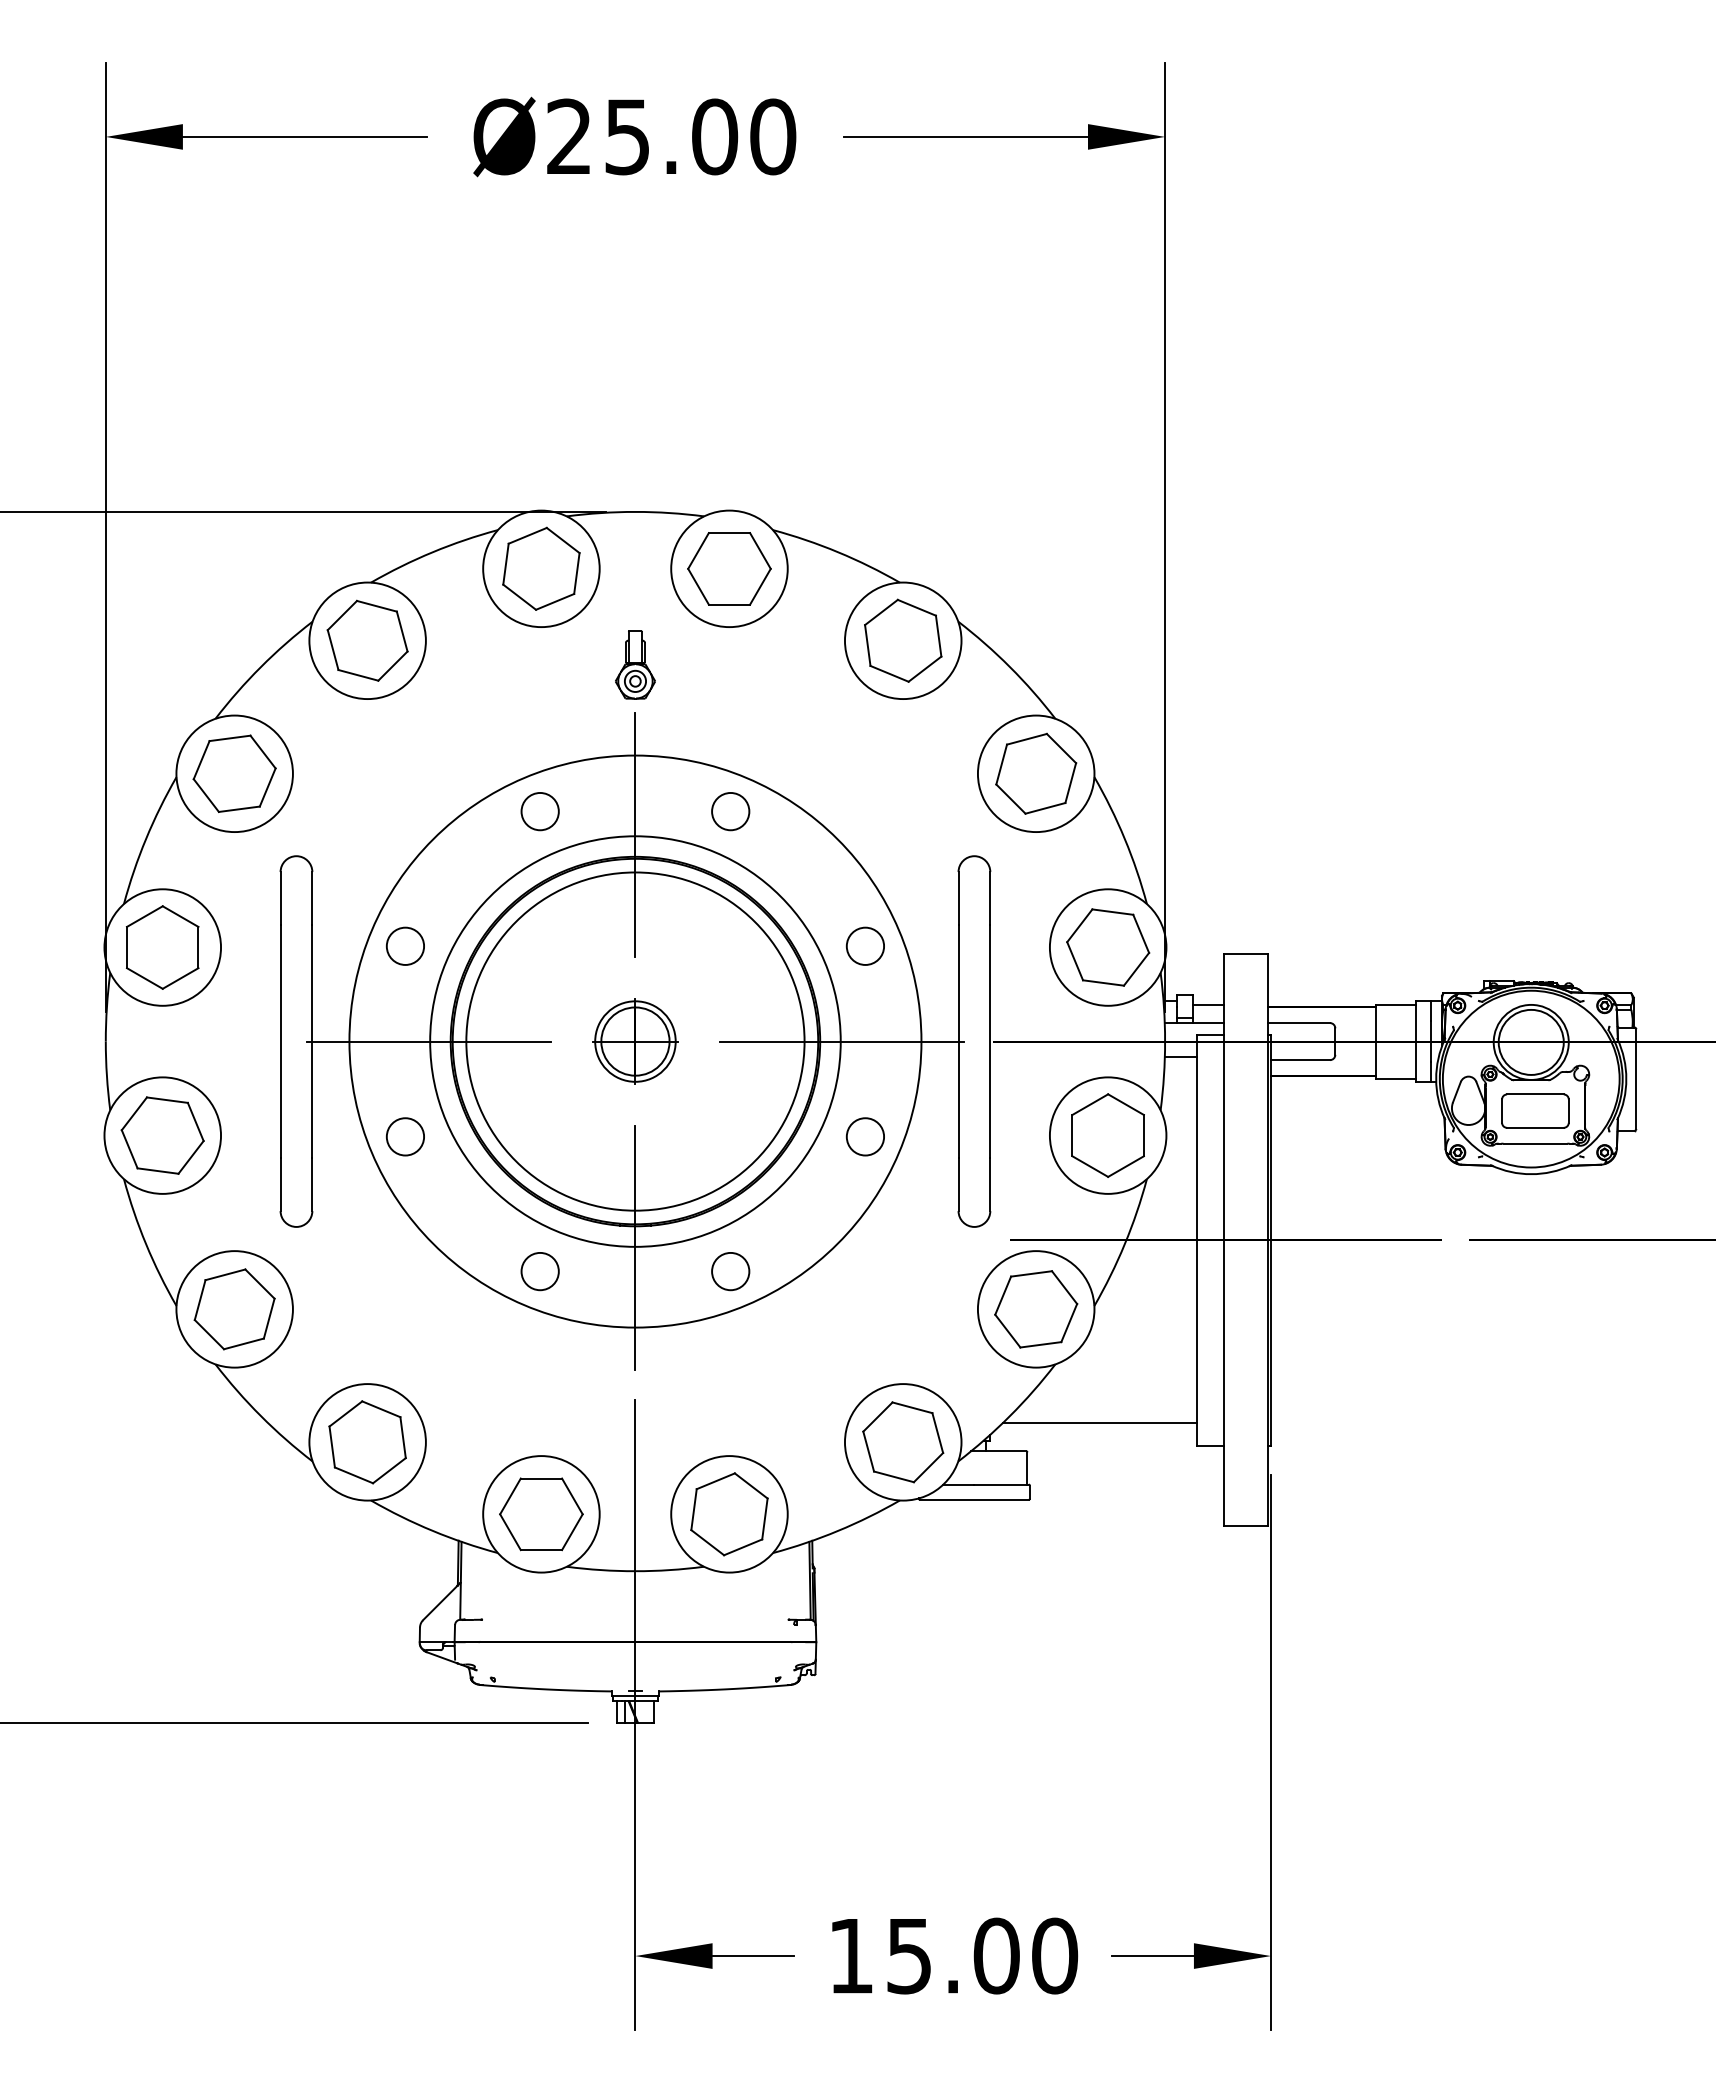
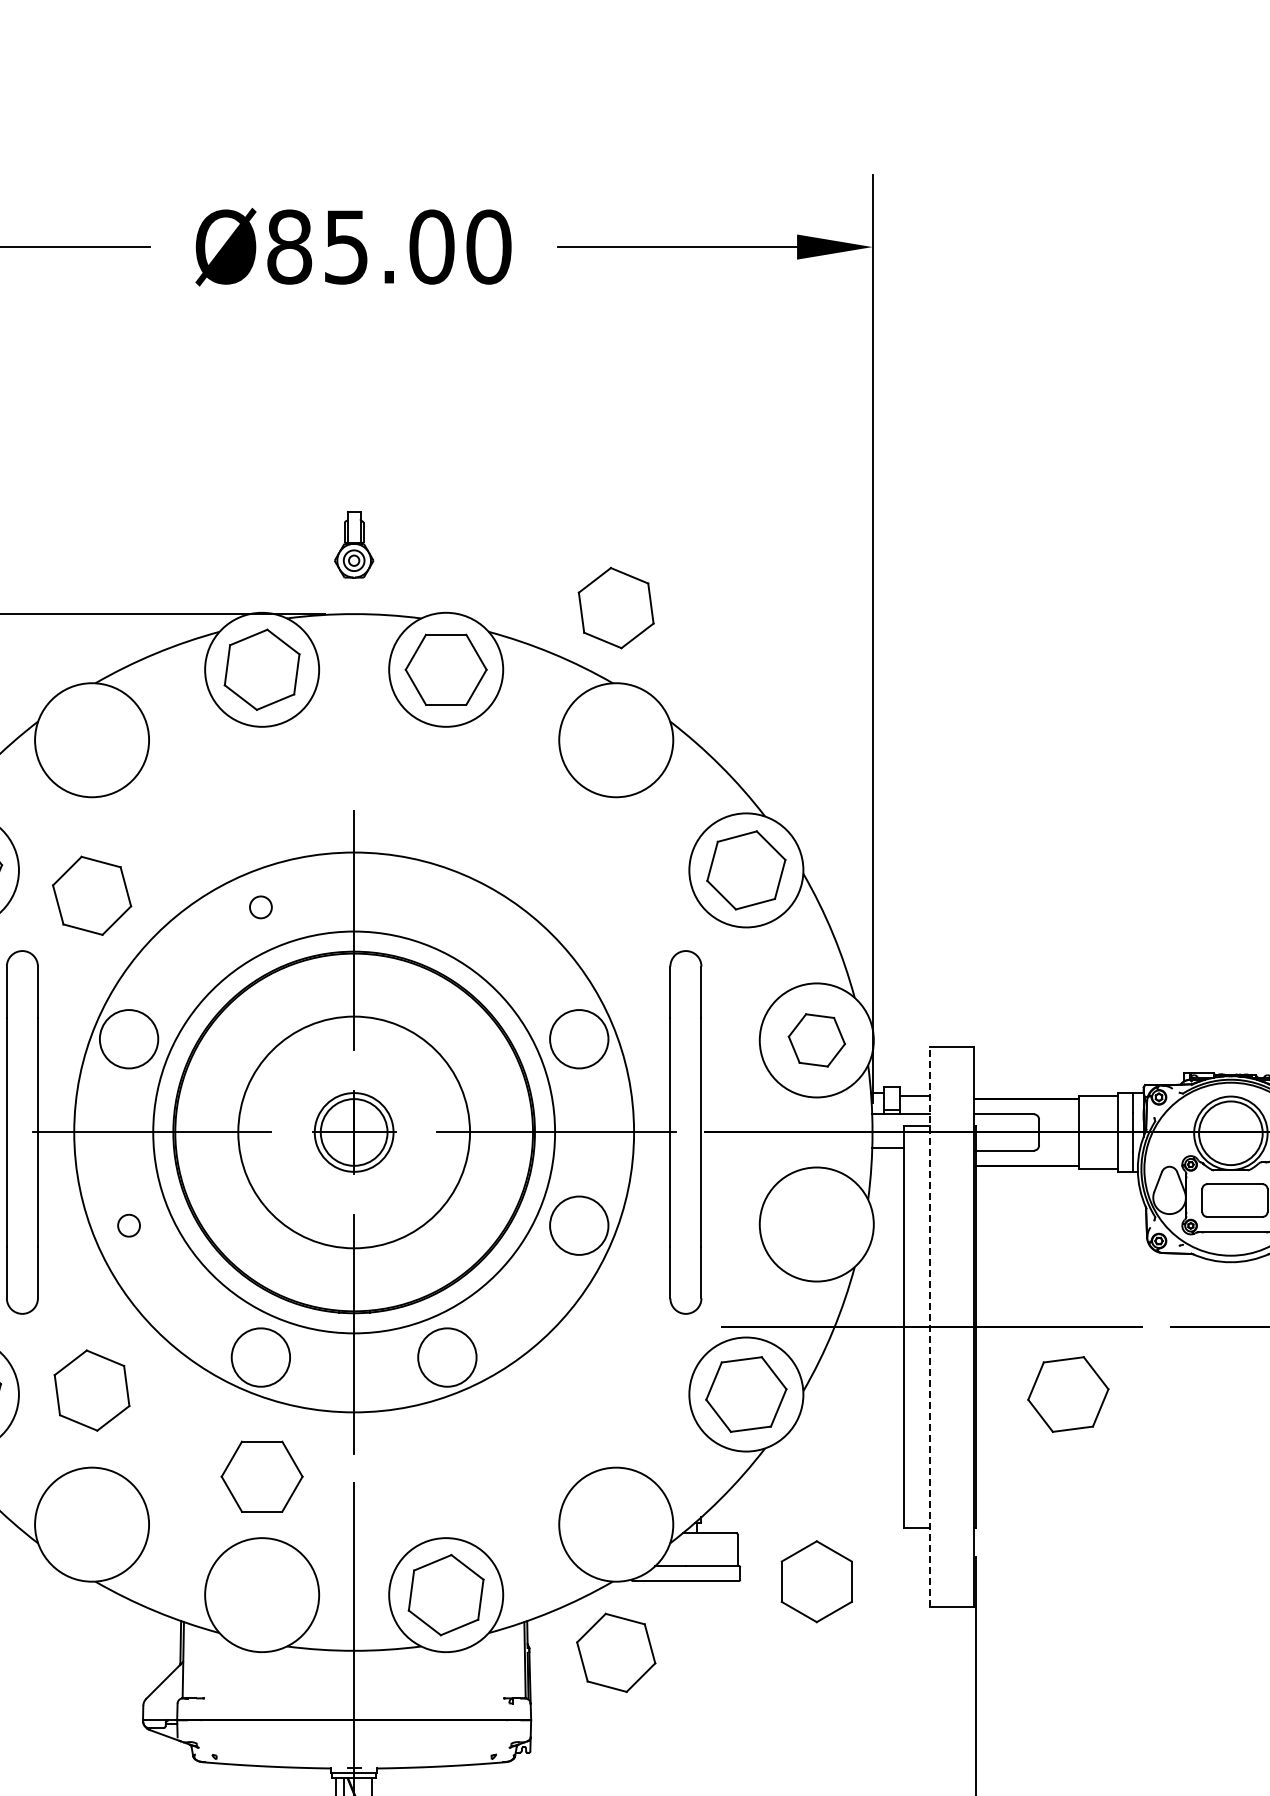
text: (569, 136) -> (289, 246), Ø25.00 -> Ø85.00
part: (367, 640) -> (91, 895), moved
part: (903, 640) -> (616, 607), moved
part: (635, 664) -> (354, 544), moved
circle: (539, 811) -> (260, 907), size x0.6
circle: (730, 811) -> (447, 907), removed
circle: (405, 945) -> (129, 1038), size x1.6
circle: (865, 945) -> (579, 1038), size x1.6
part: (1108, 947) -> (817, 1040), size x0.7
circle: (635, 1041) -> (354, 1132), size x0.7
part: (1107, 1135) -> (816, 1581), moved
circle: (405, 1136) -> (129, 1225), size x0.6
circle: (865, 1136) -> (579, 1225), size x1.6
line: (1223, 1239) -> (929, 1326), solid -> dashed
circle: (539, 1271) -> (260, 1357), size x1.6
circle: (730, 1271) -> (447, 1357), size x1.6
part: (1365, 1309) -> (1068, 1394), added
line: (1099, 1422) -> (808, 1505), removed
part: (367, 1442) -> (91, 1390), moved
part: (903, 1442) -> (616, 1653), moved
part: (541, 1514) -> (262, 1476), moved

